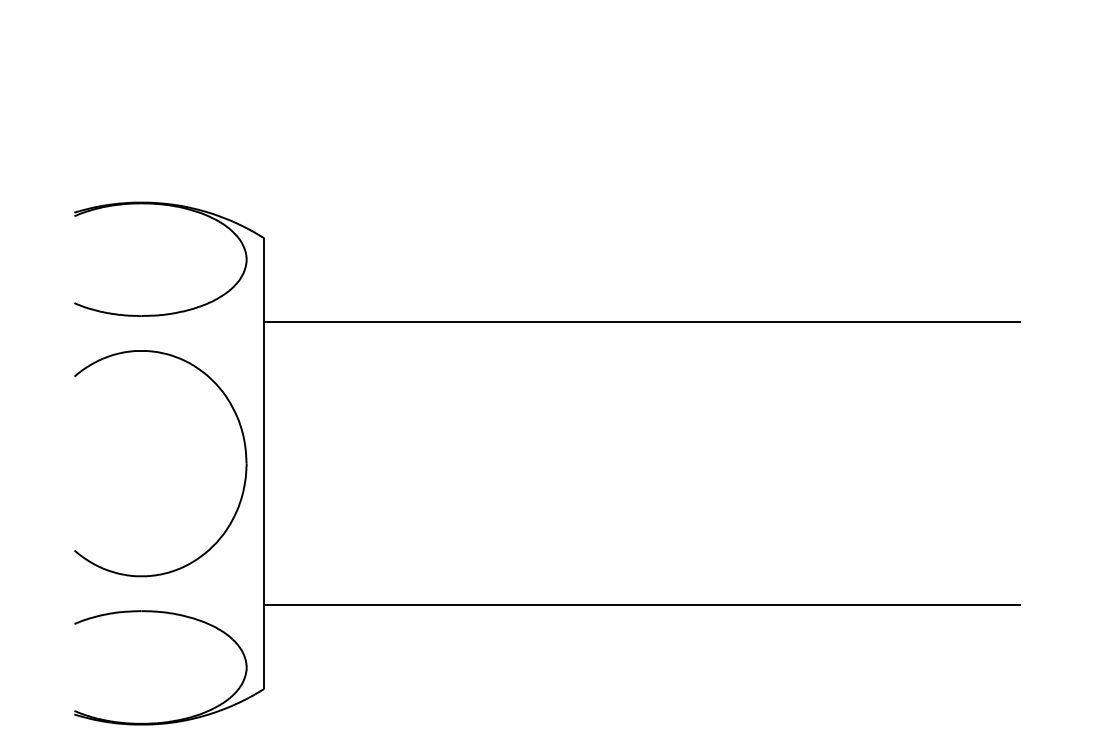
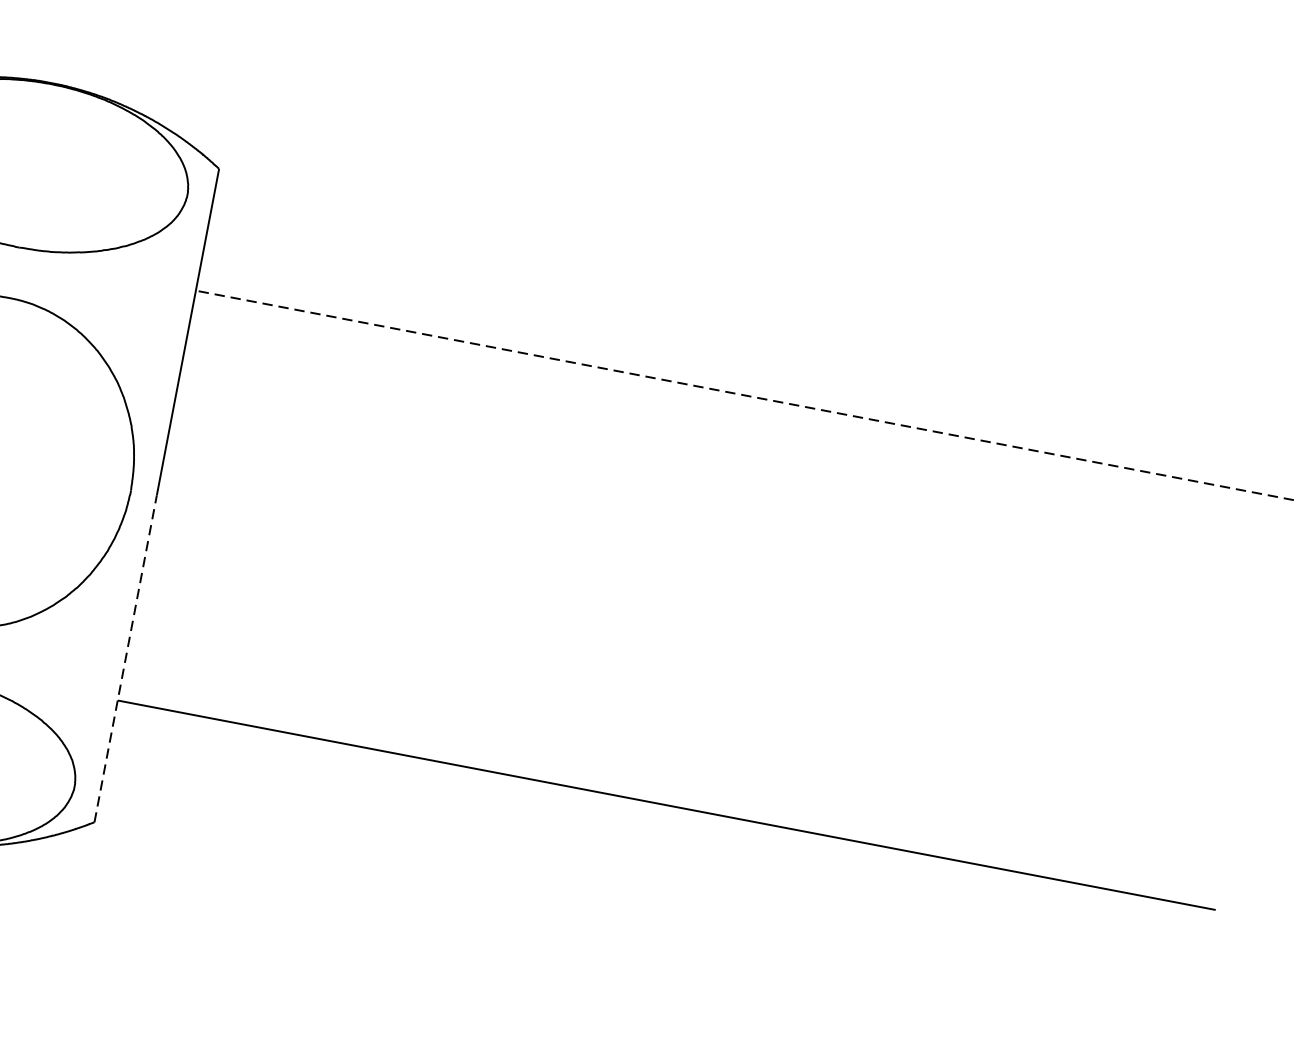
line: (642, 322) -> (744, 395), solid -> dashed
line: (264, 576) -> (125, 659), solid -> dashed

